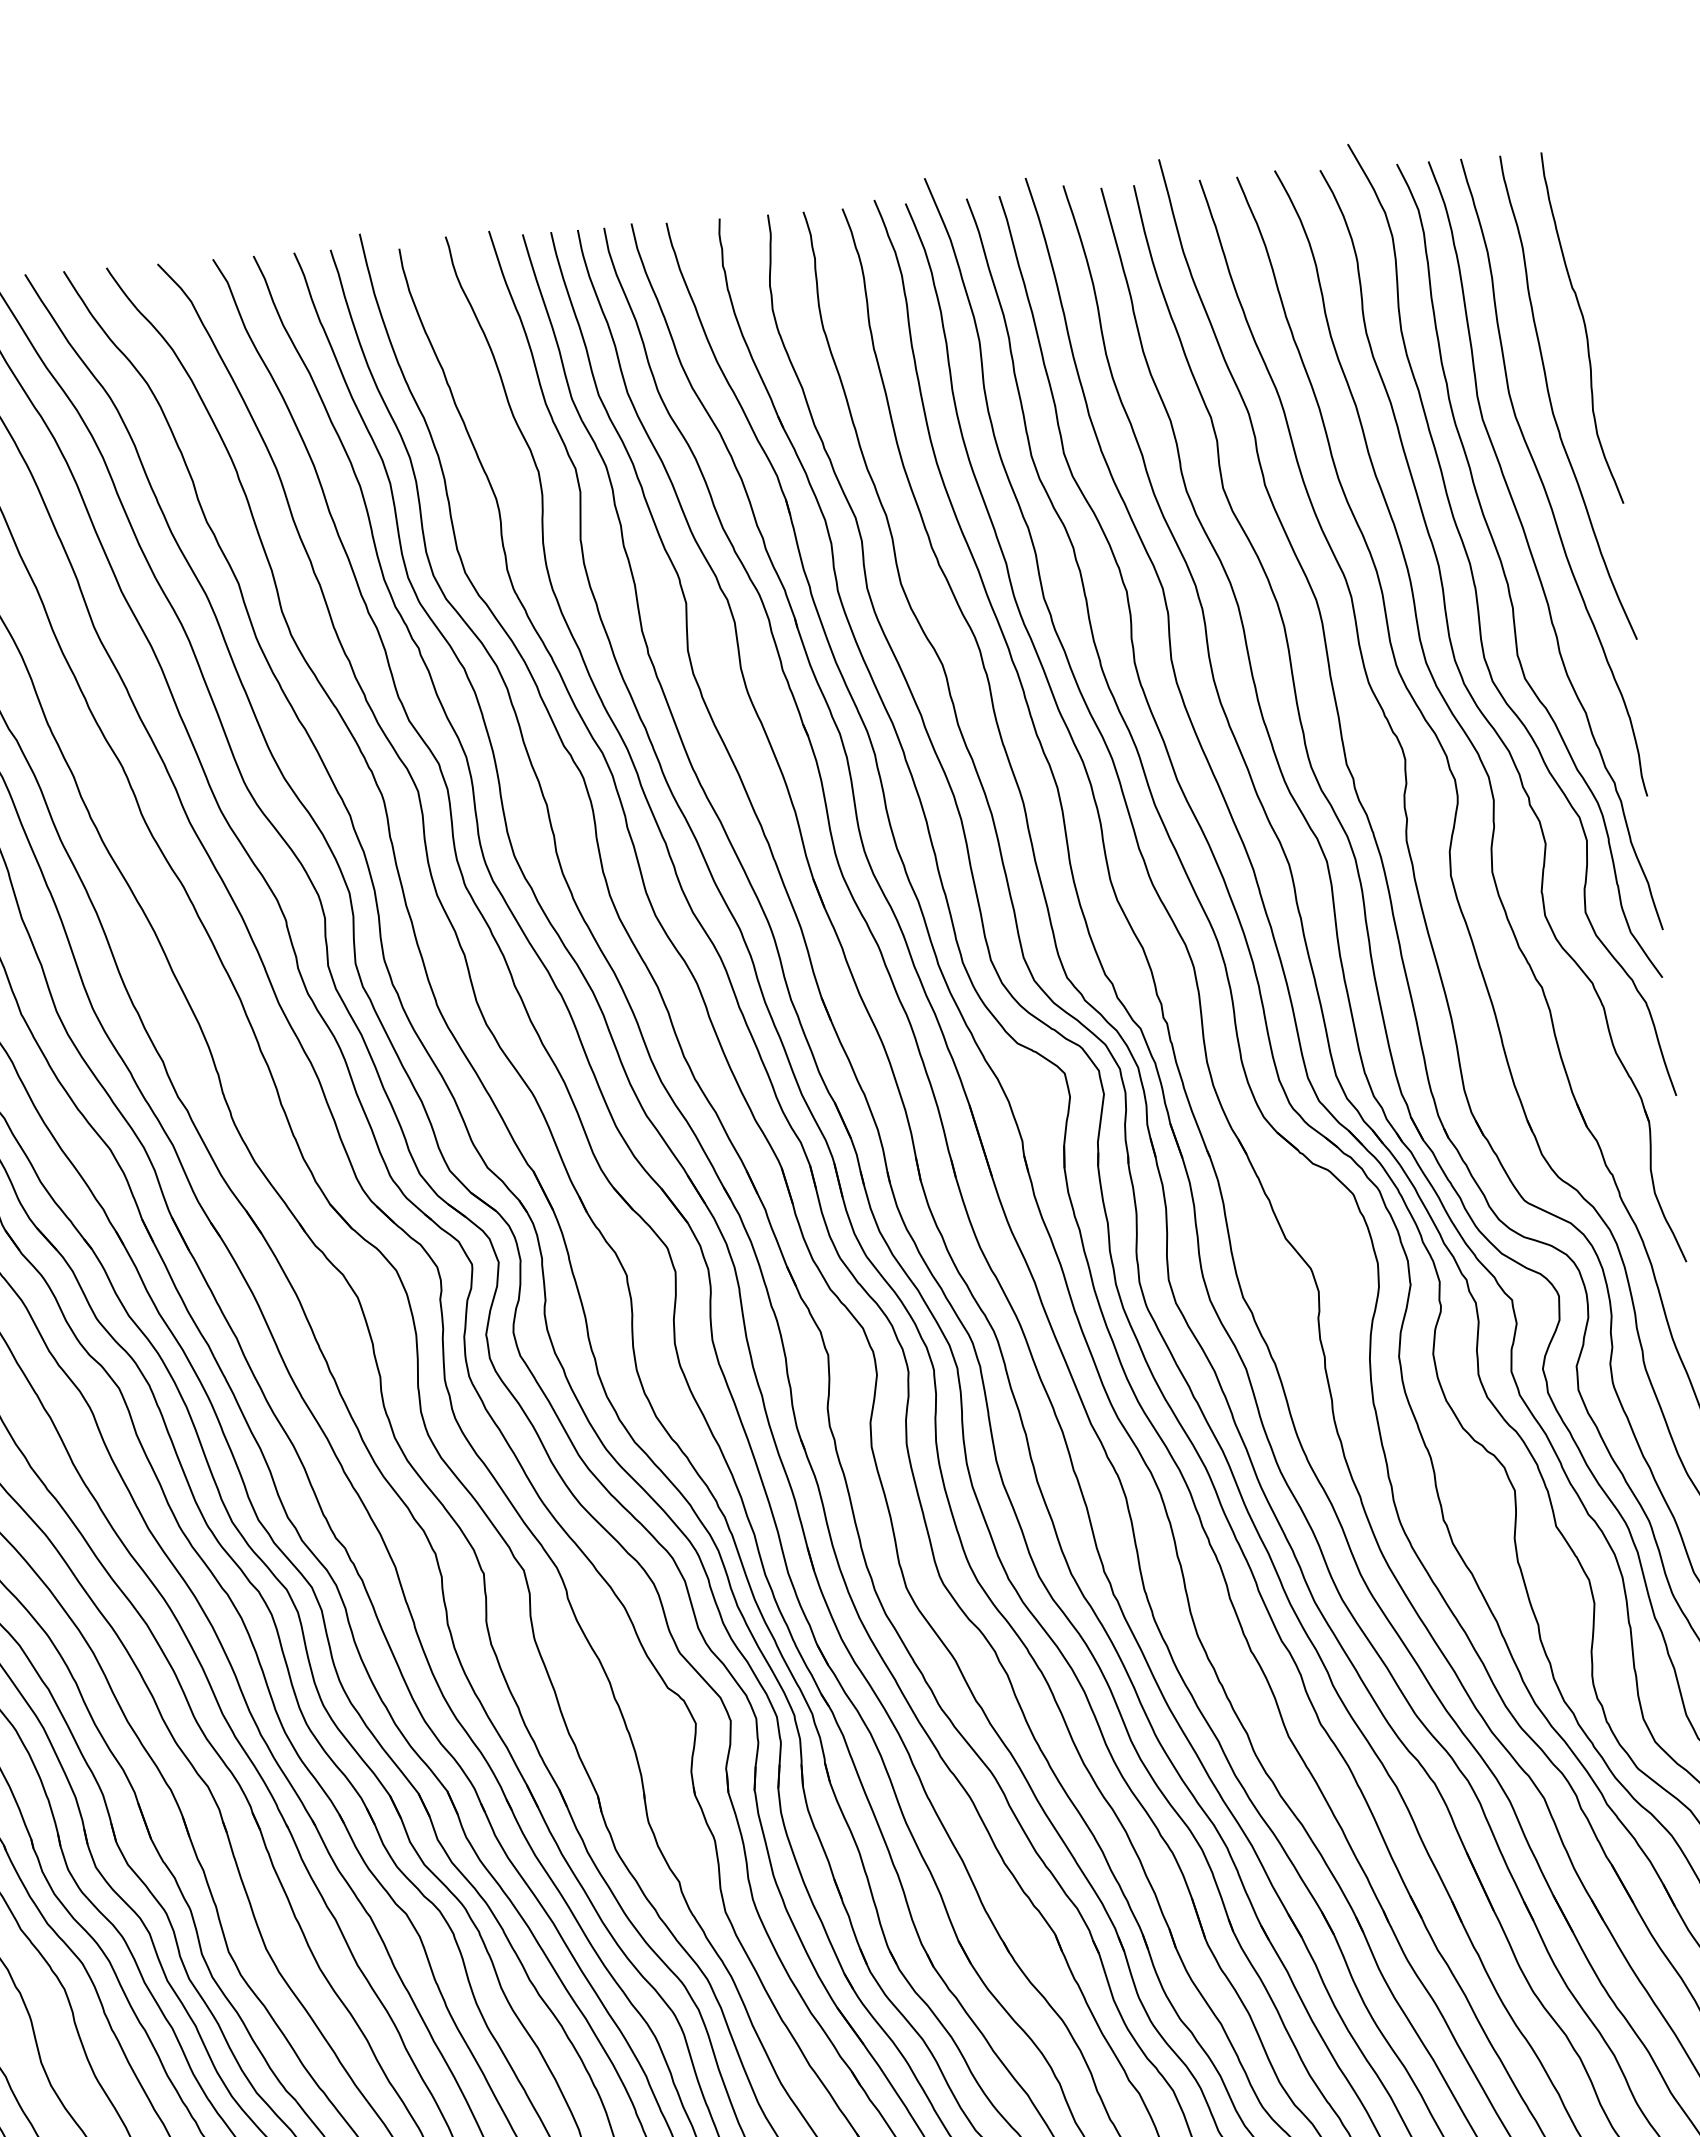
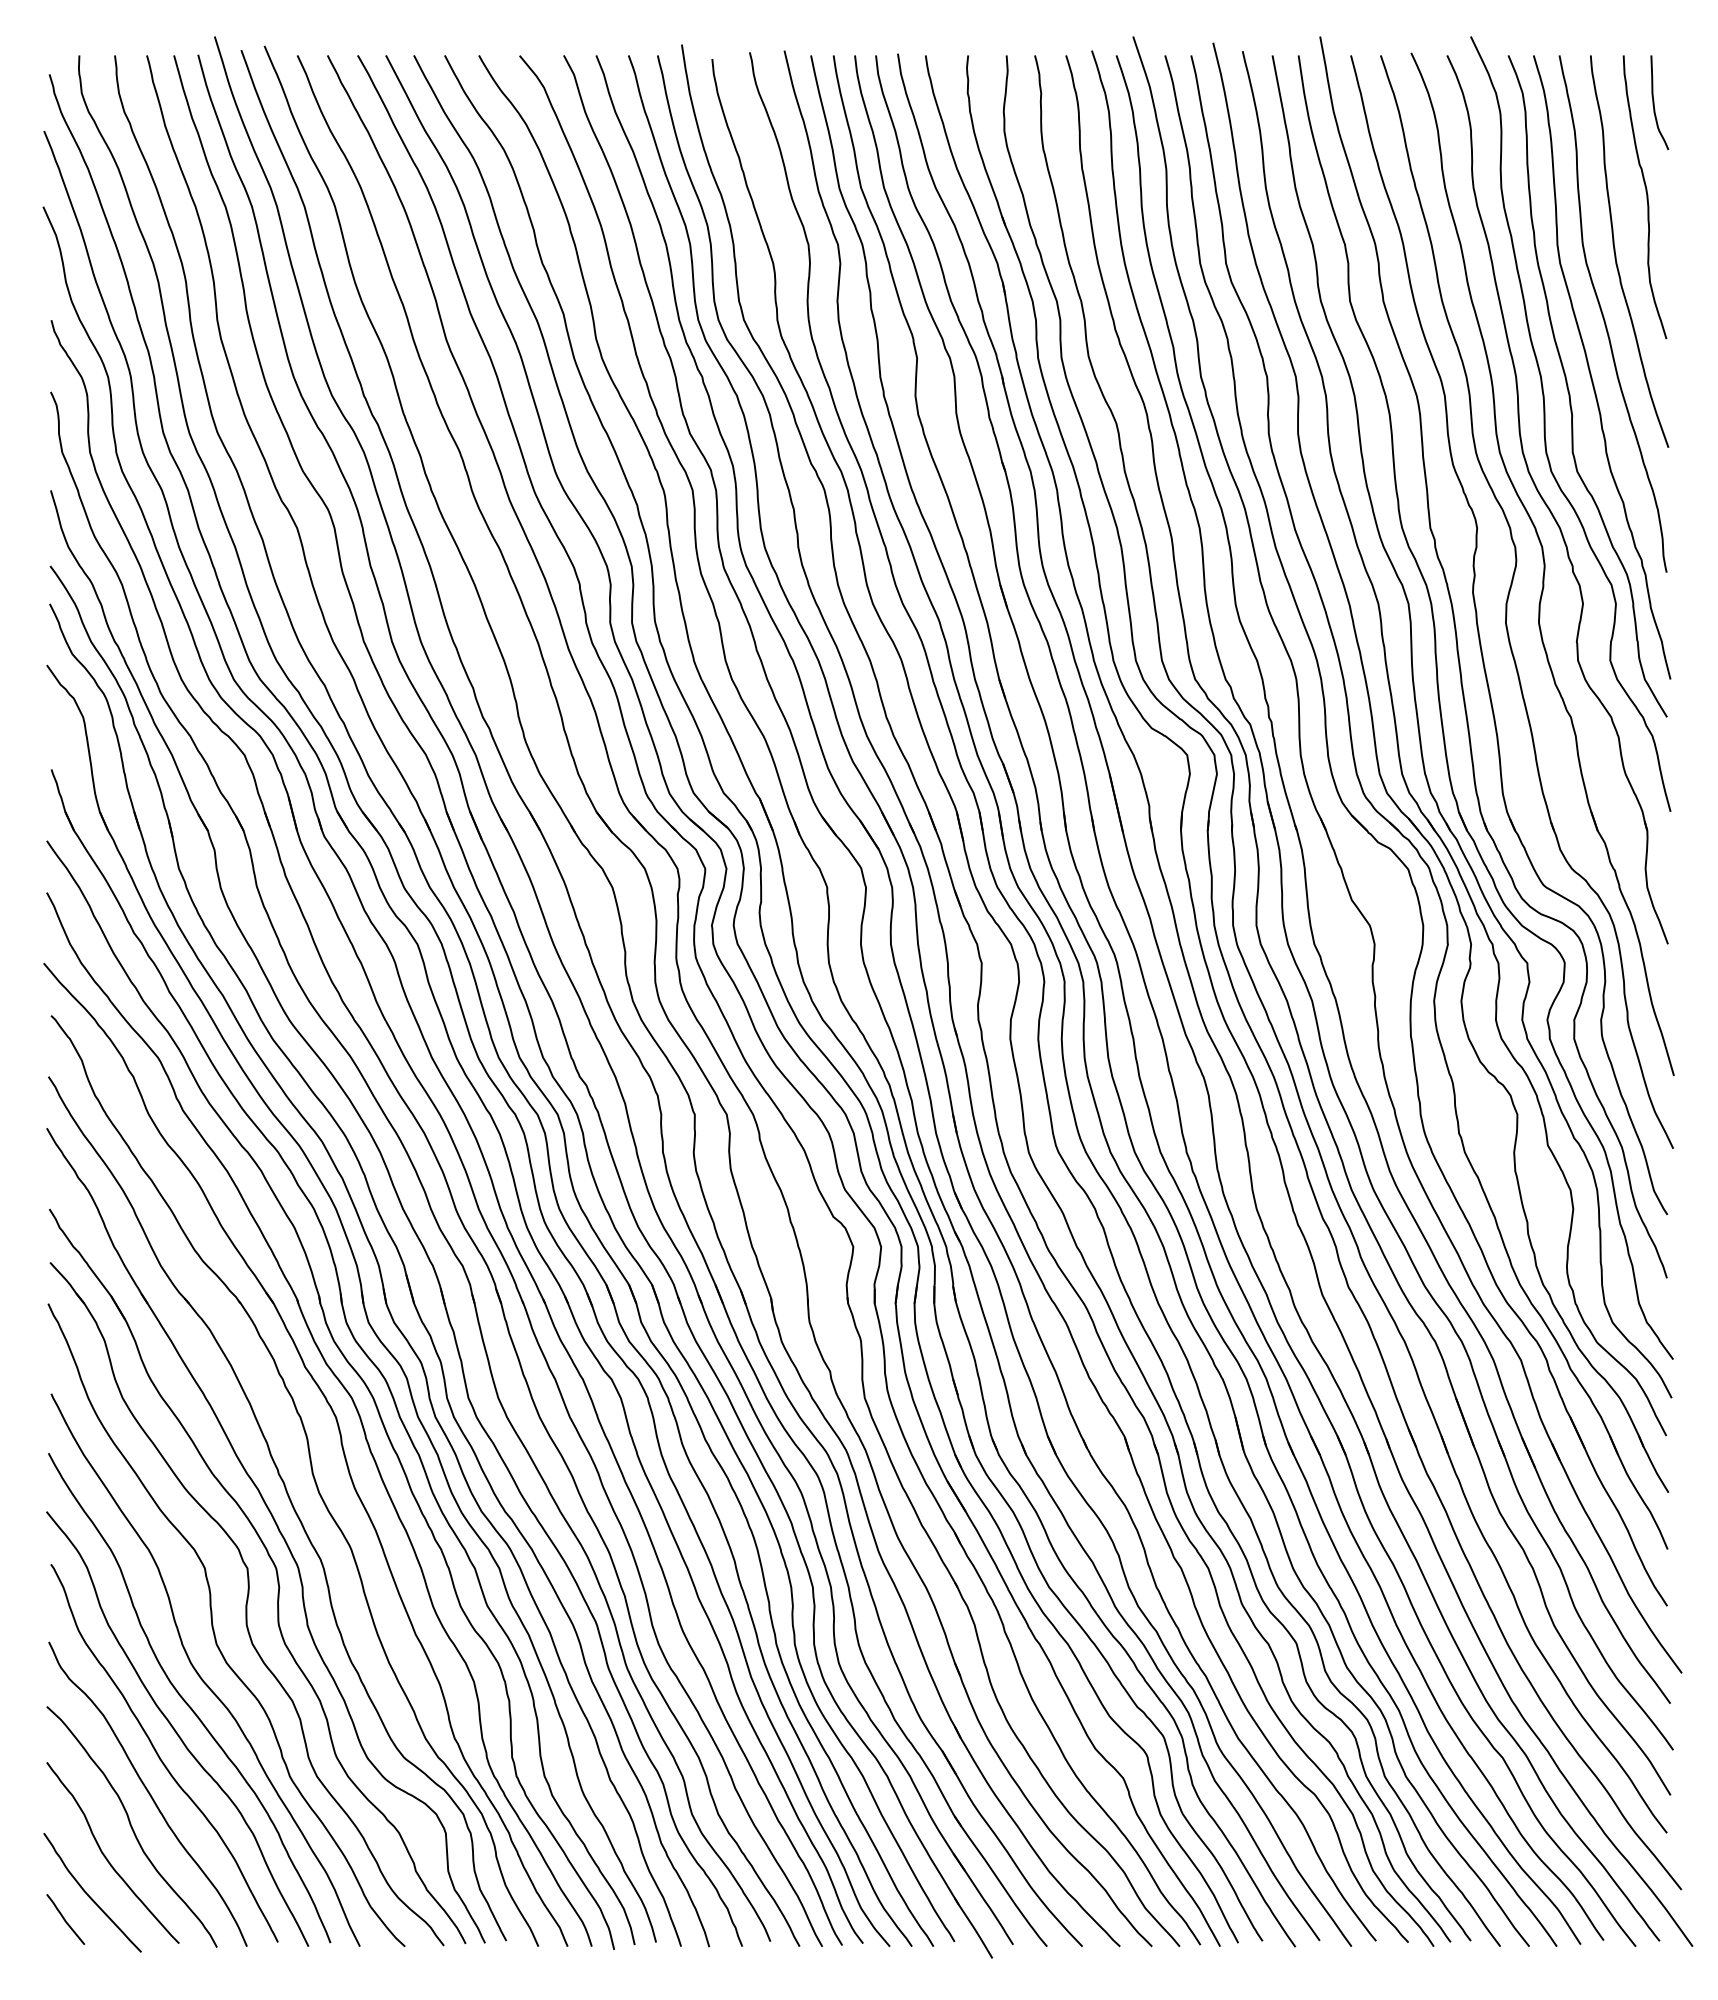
curve: (1584, 208) -> (1654, 102), added

